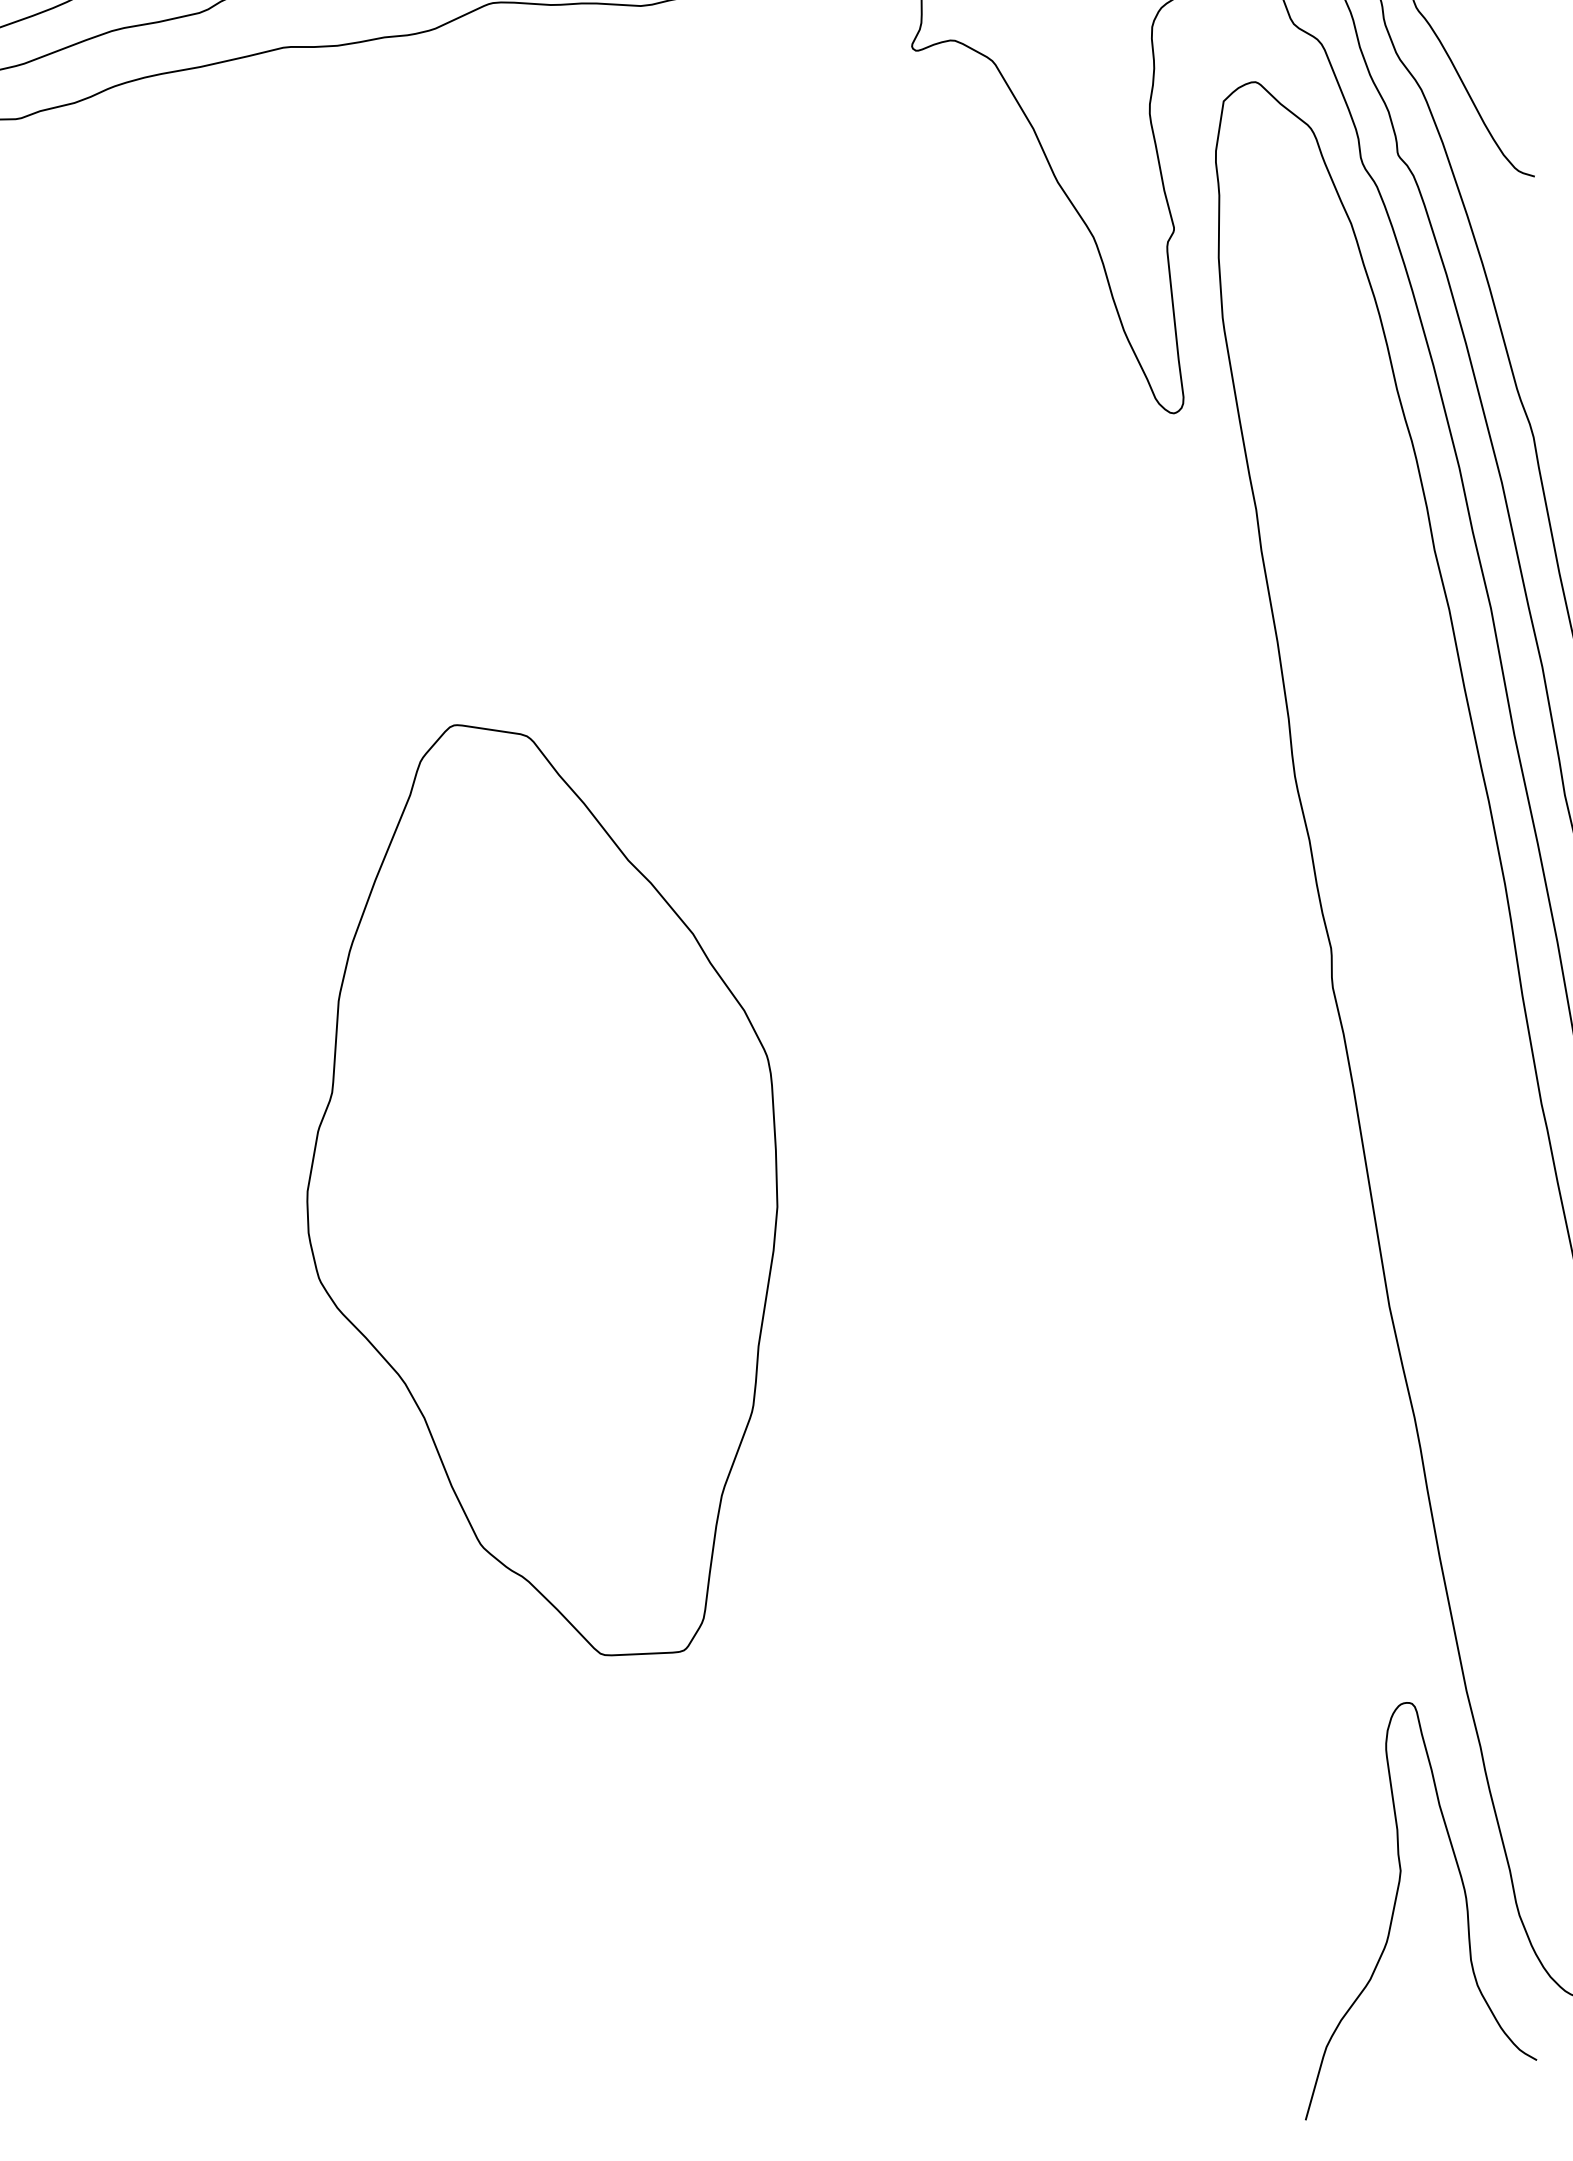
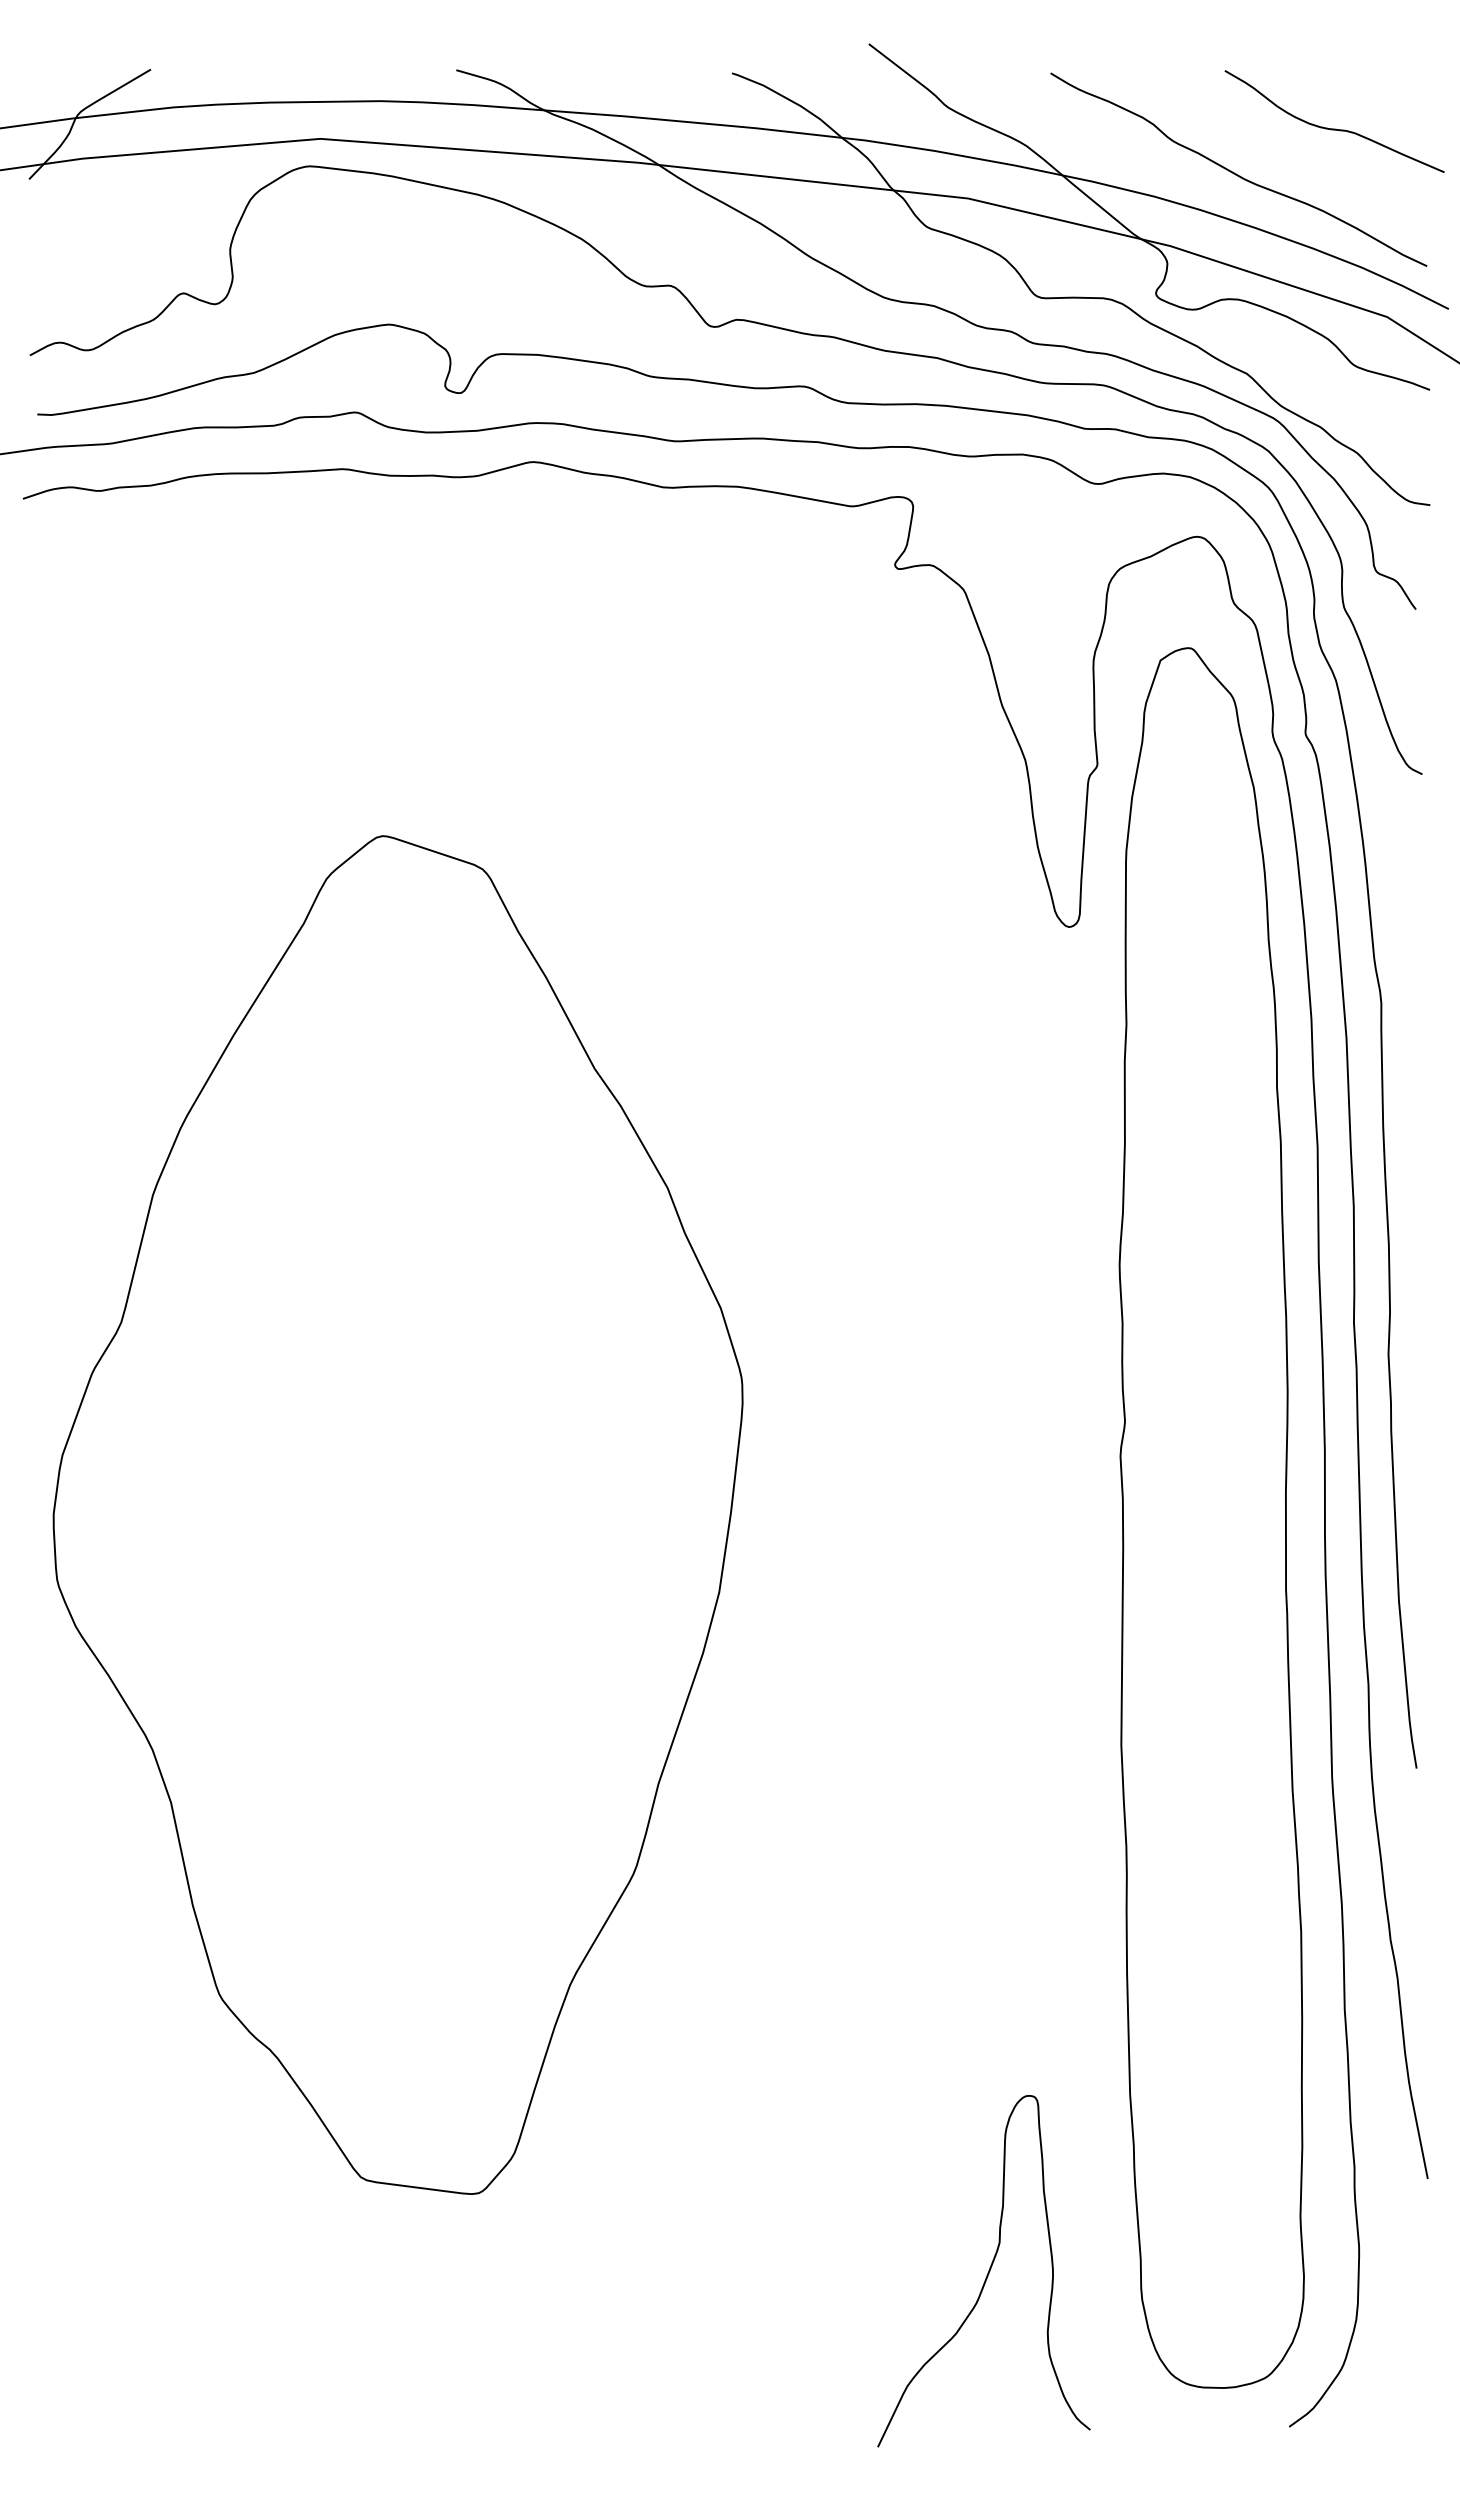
part: (545, 1192) -> (397, 1515), size x1.6
curve: (1393, 1906) -> (987, 2272), moved

